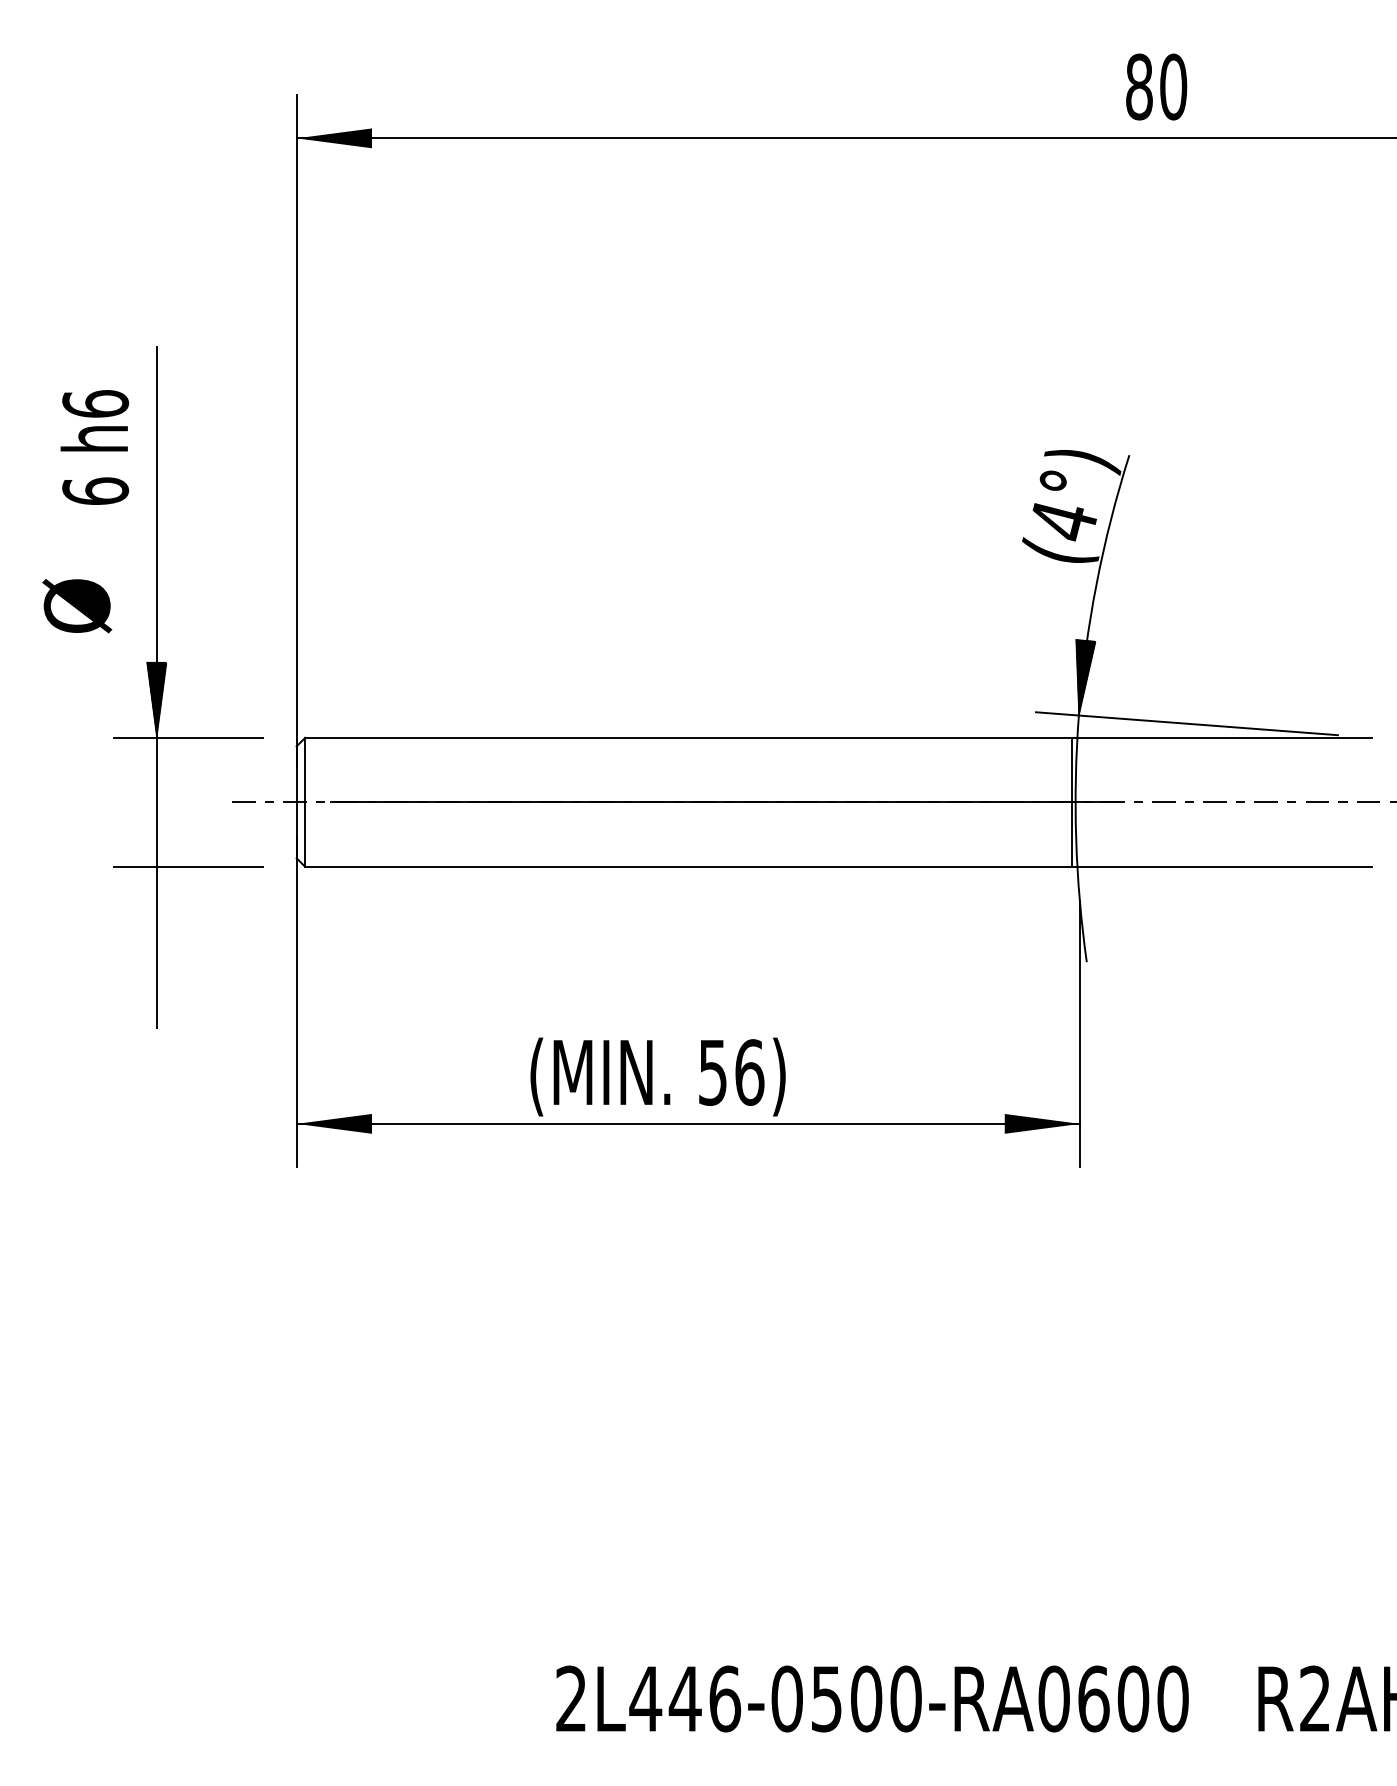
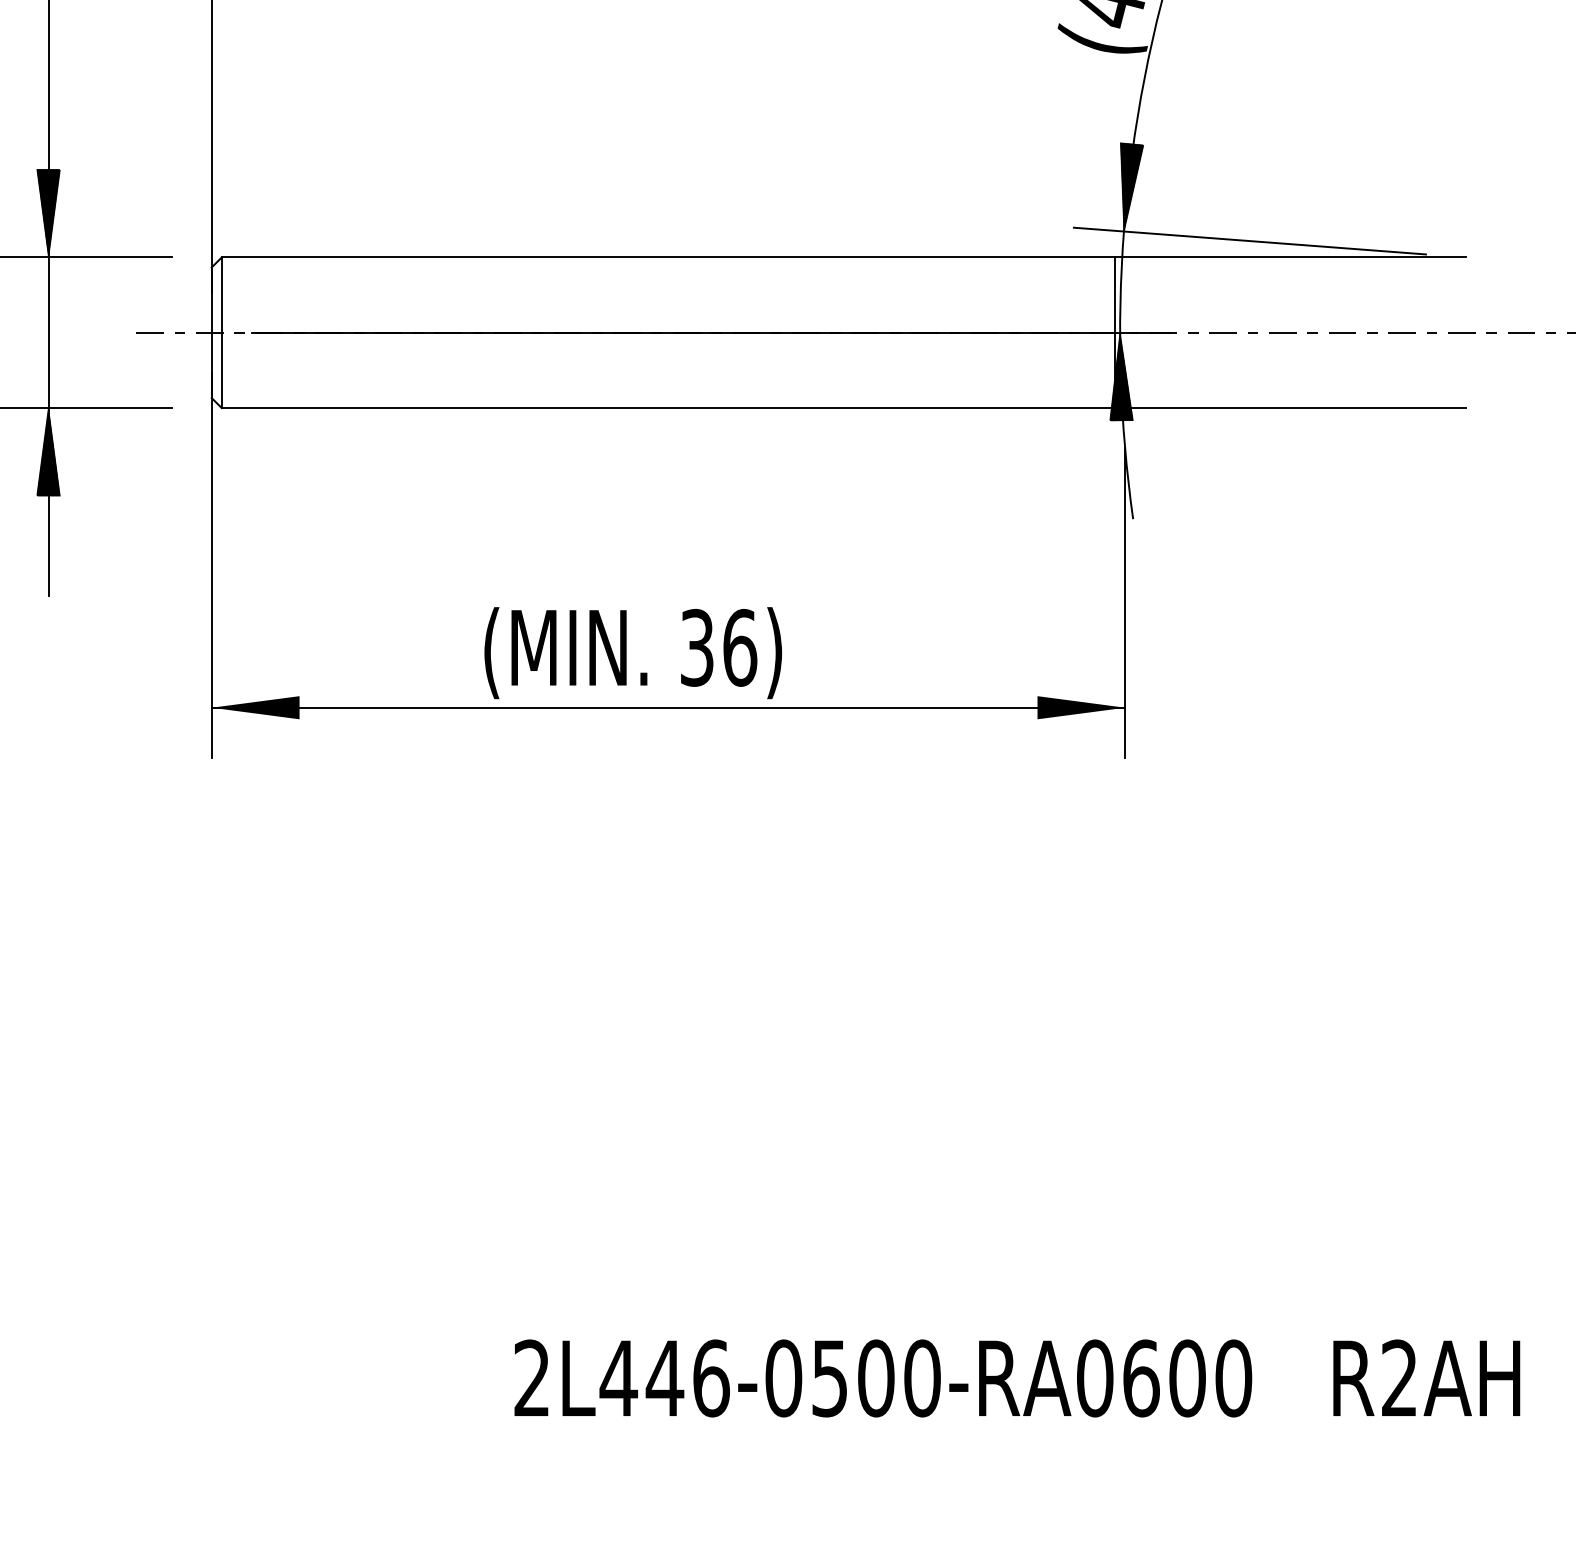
hatch: (1076, 839) -> (1121, 376), added
hatch: (156, 904) -> (48, 451), added
text: (712, 1072) -> (696, 647), 56) -> 36)

